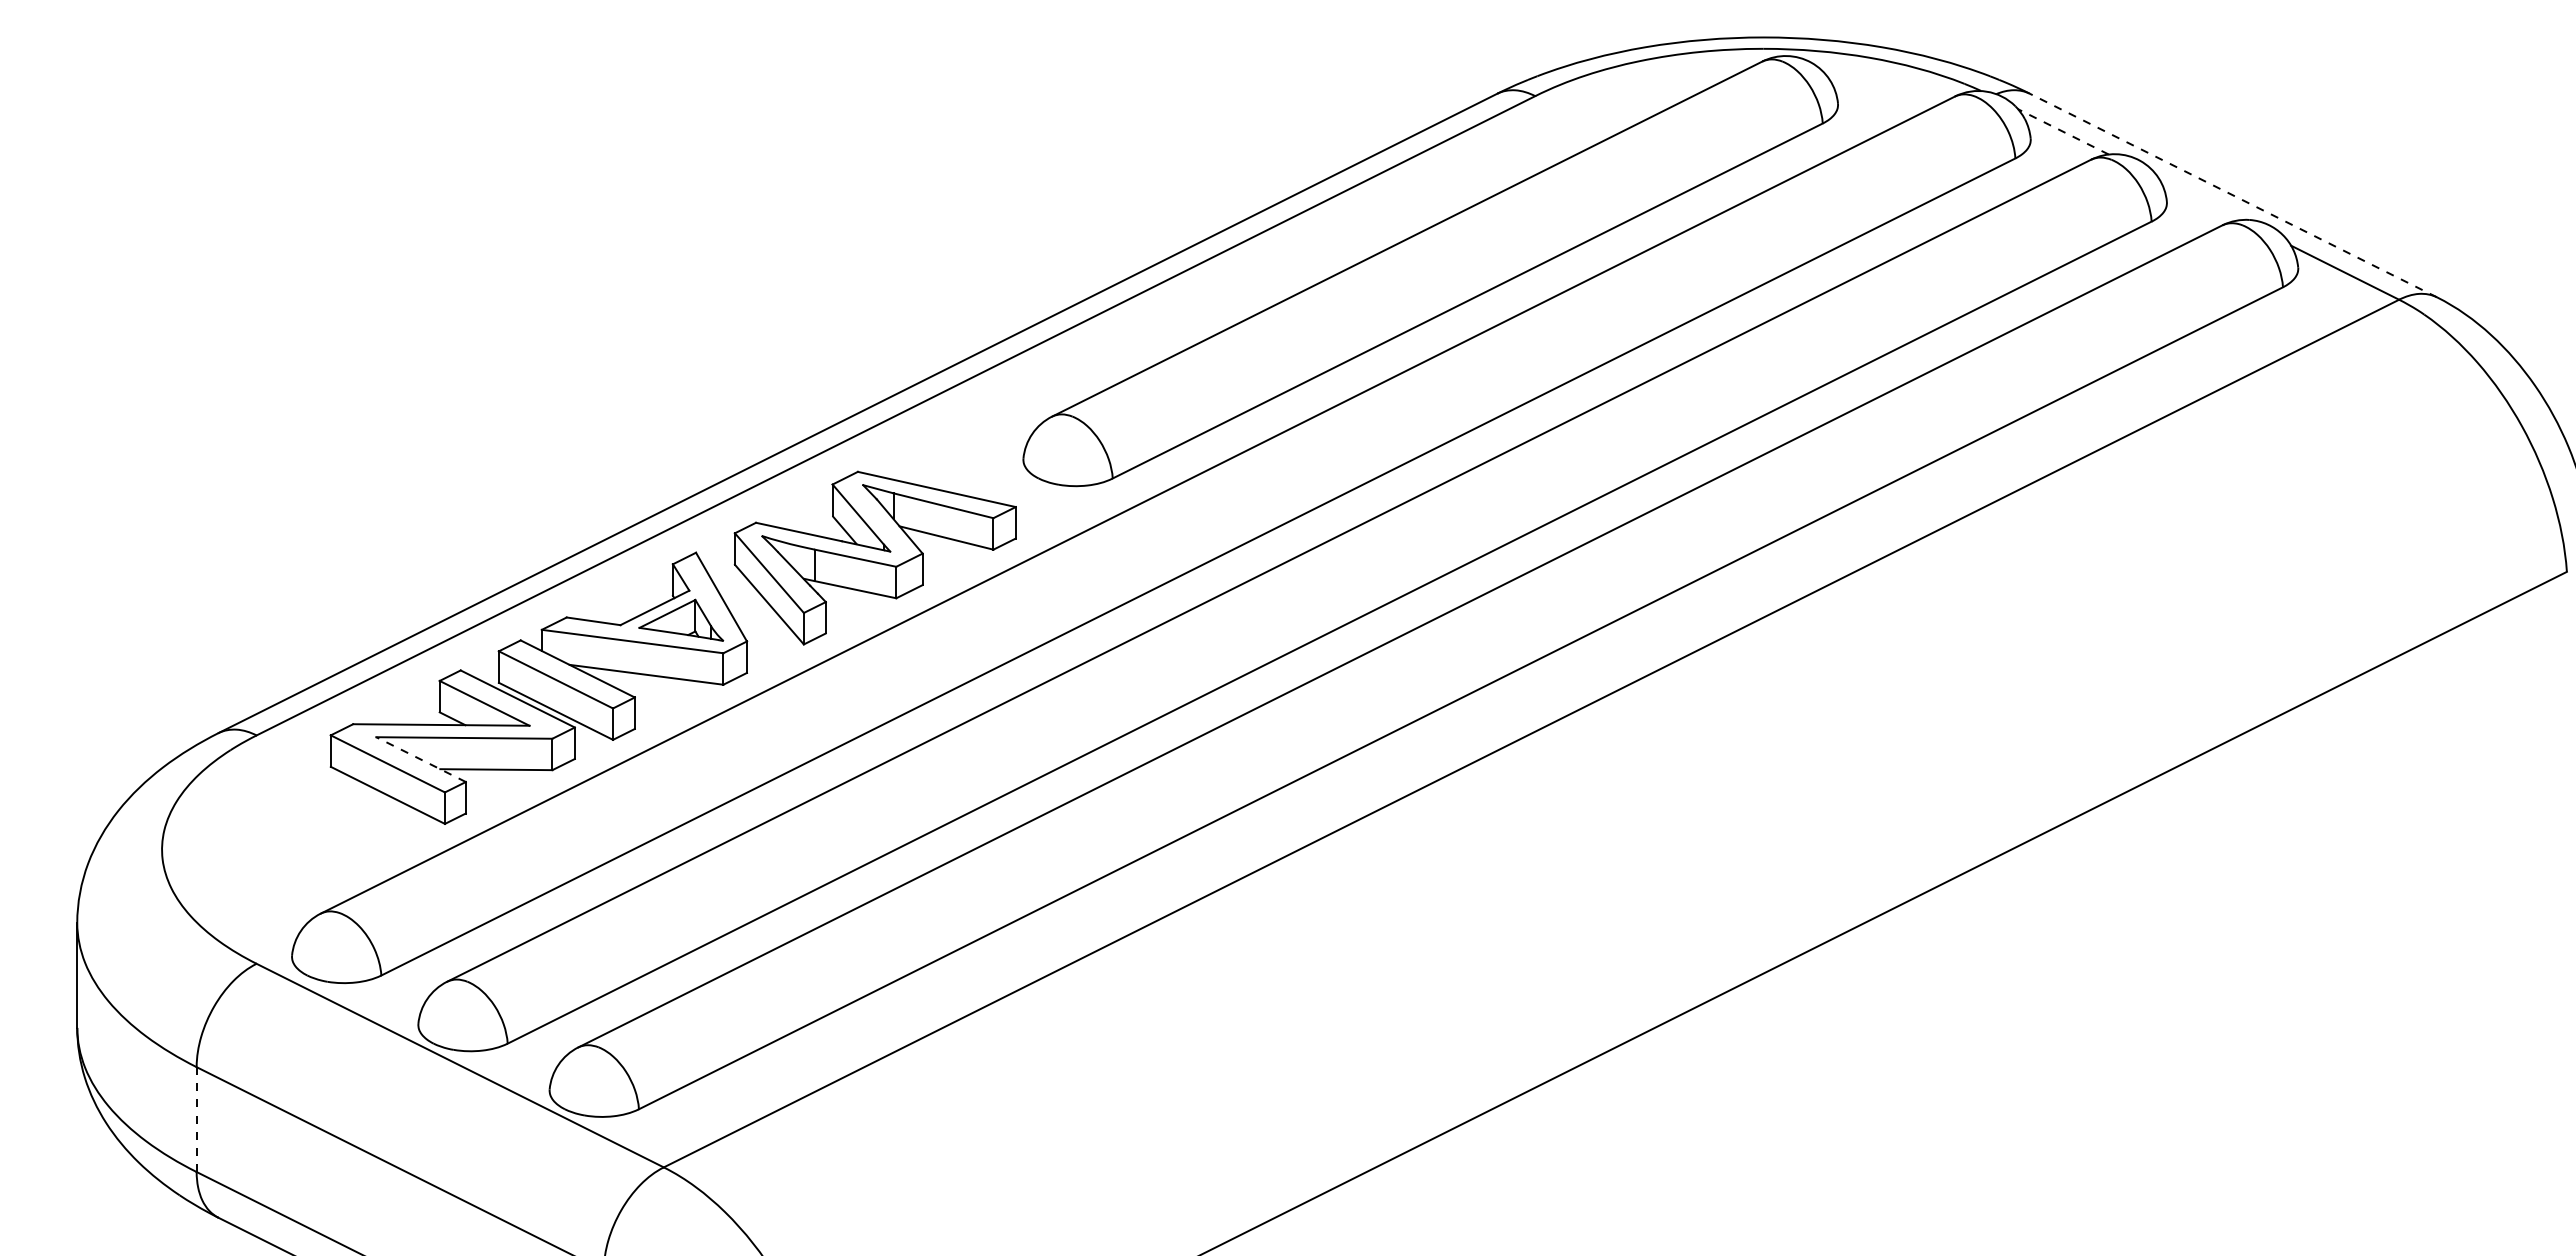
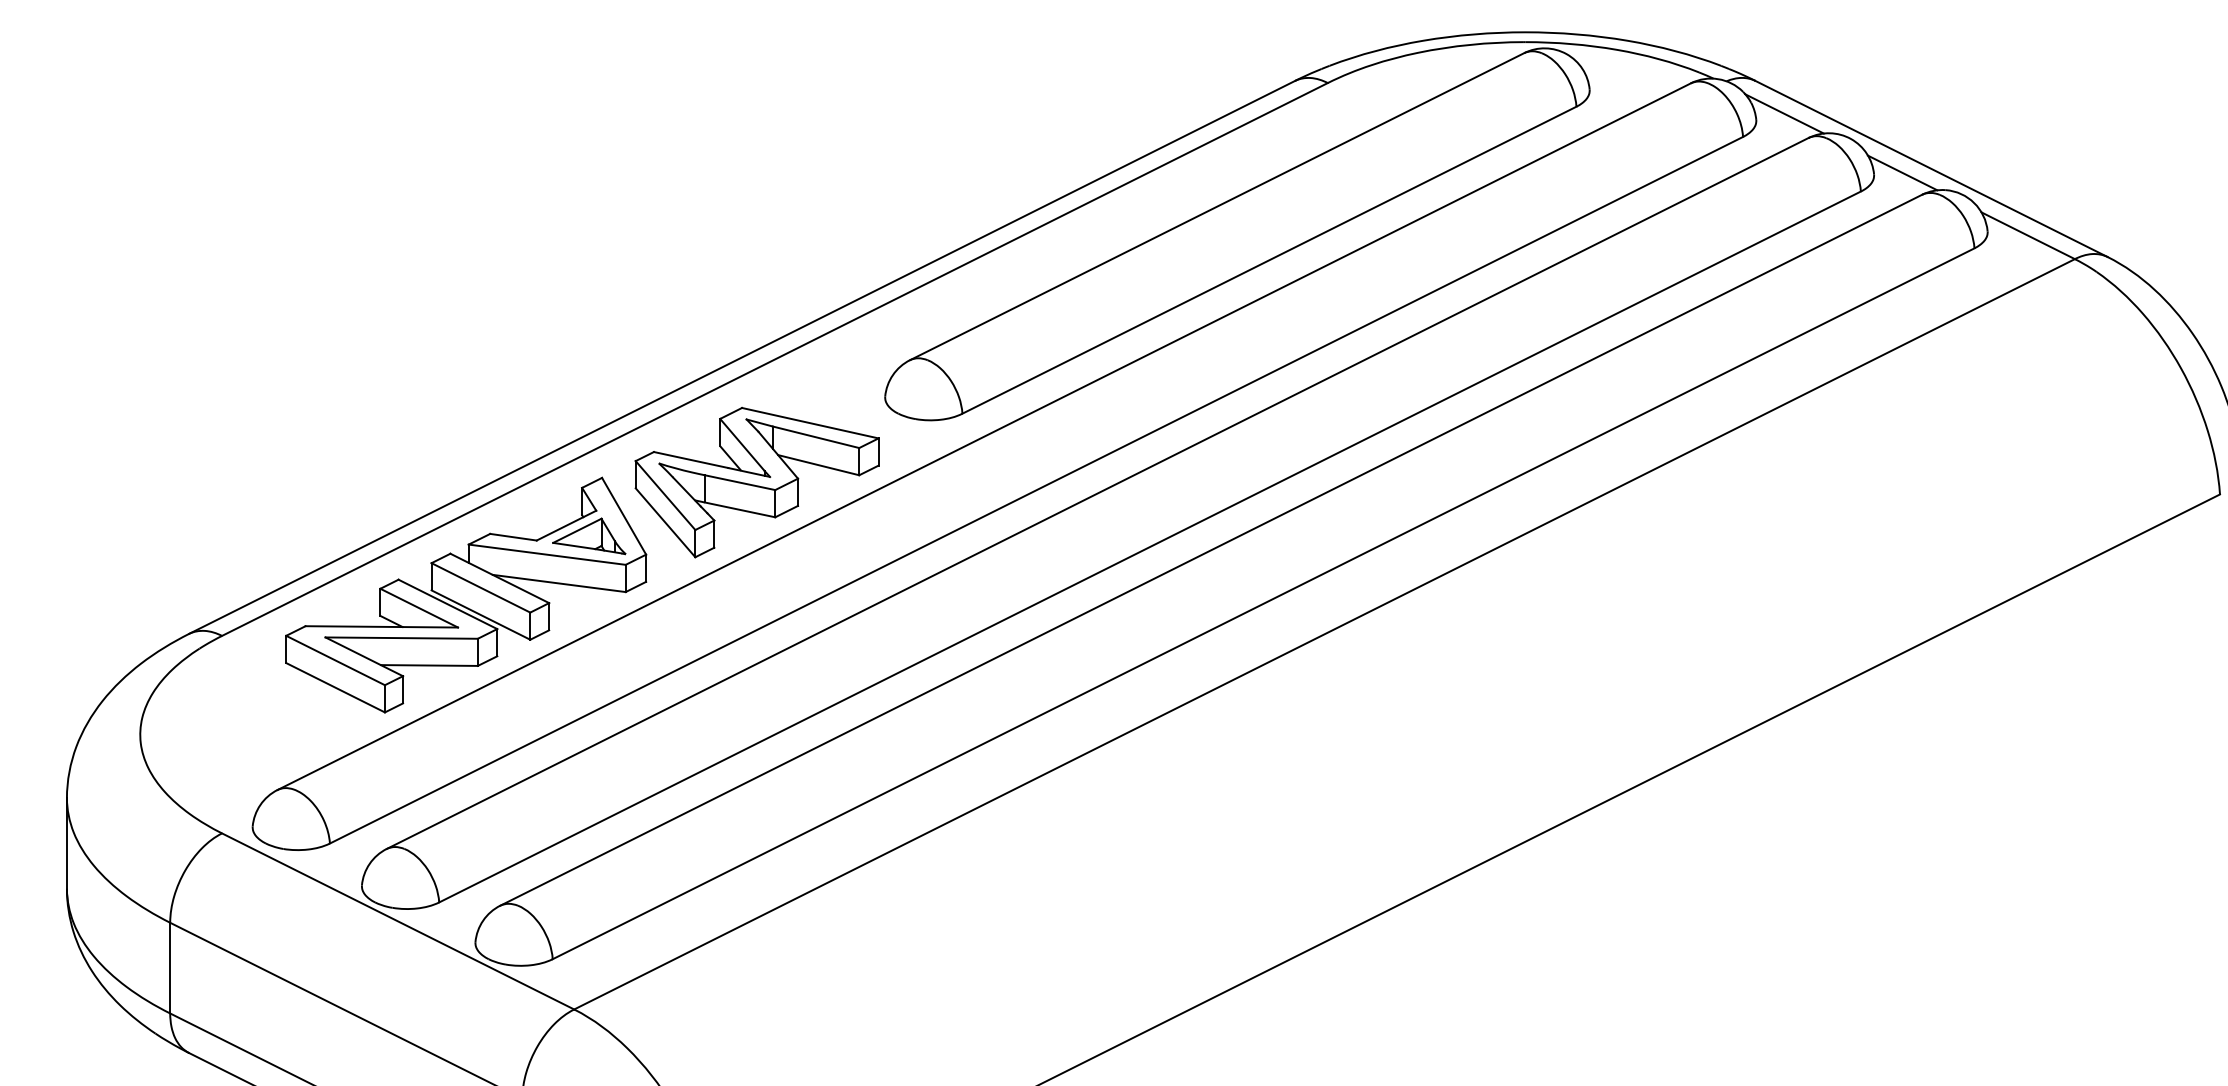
line: (2063, 131) -> (1784, 113), dashed -> solid
line: (2233, 195) -> (1931, 168), dashed -> solid
line: (2199, 200) -> (1902, 173), added
line: (420, 759) -> (363, 656), dashed -> solid
line: (196, 1119) -> (170, 968), dashed -> solid

